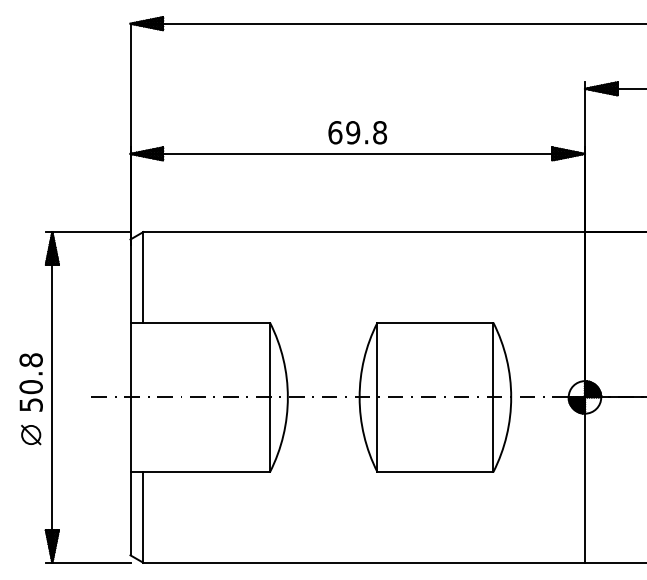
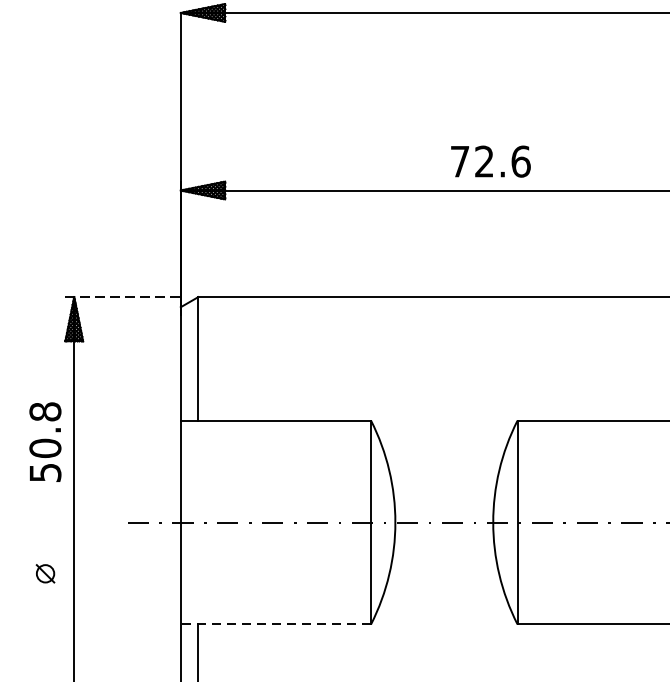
text: (357, 132) -> (490, 161), 69.8 -> 72.6
line: (88, 232) -> (123, 297), solid -> dashed
text: (30, 382) -> (44, 442), moved
part: (31, 434) -> (45, 573), size x0.7
line: (200, 472) -> (276, 624), solid -> dashed

